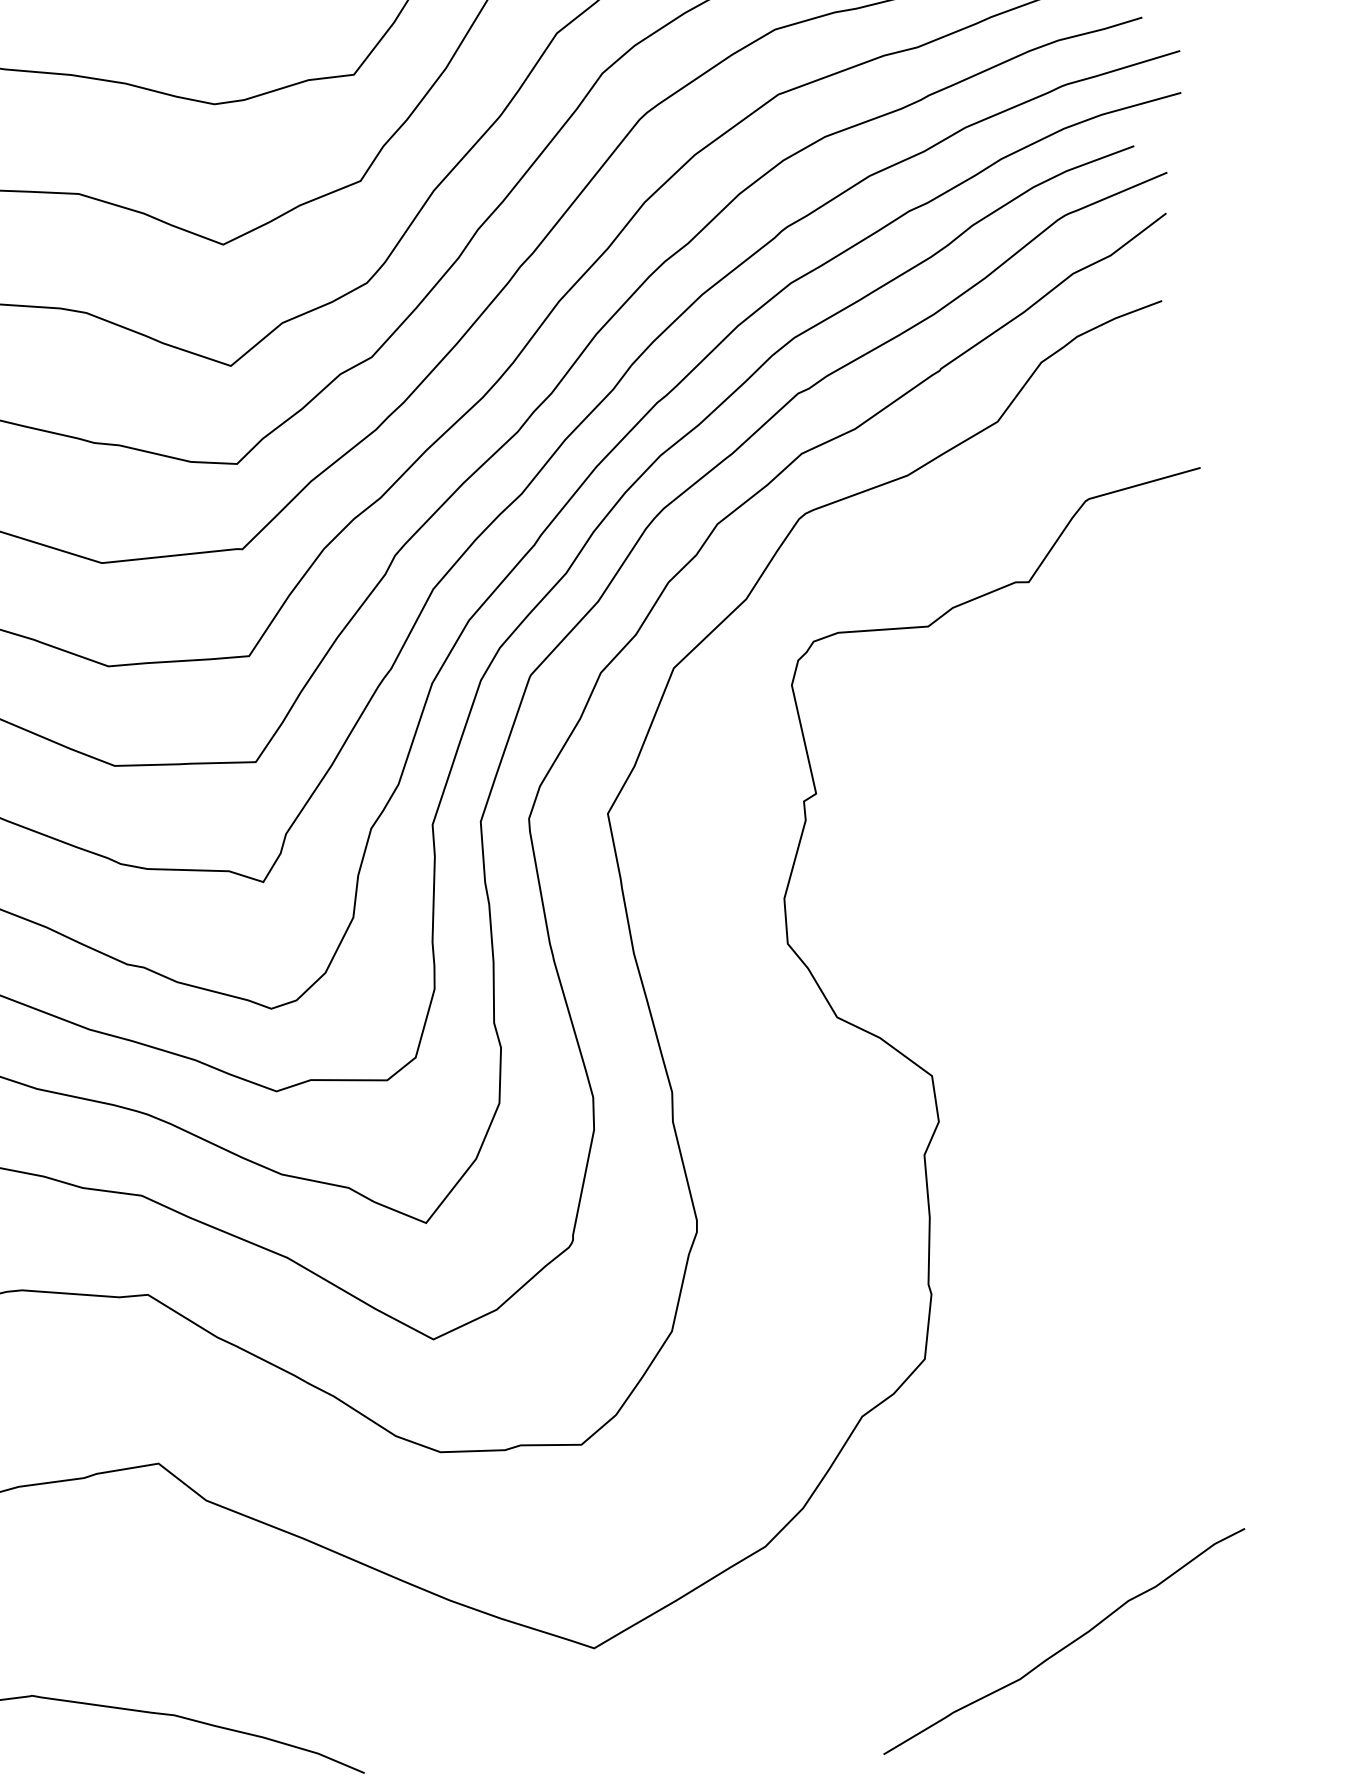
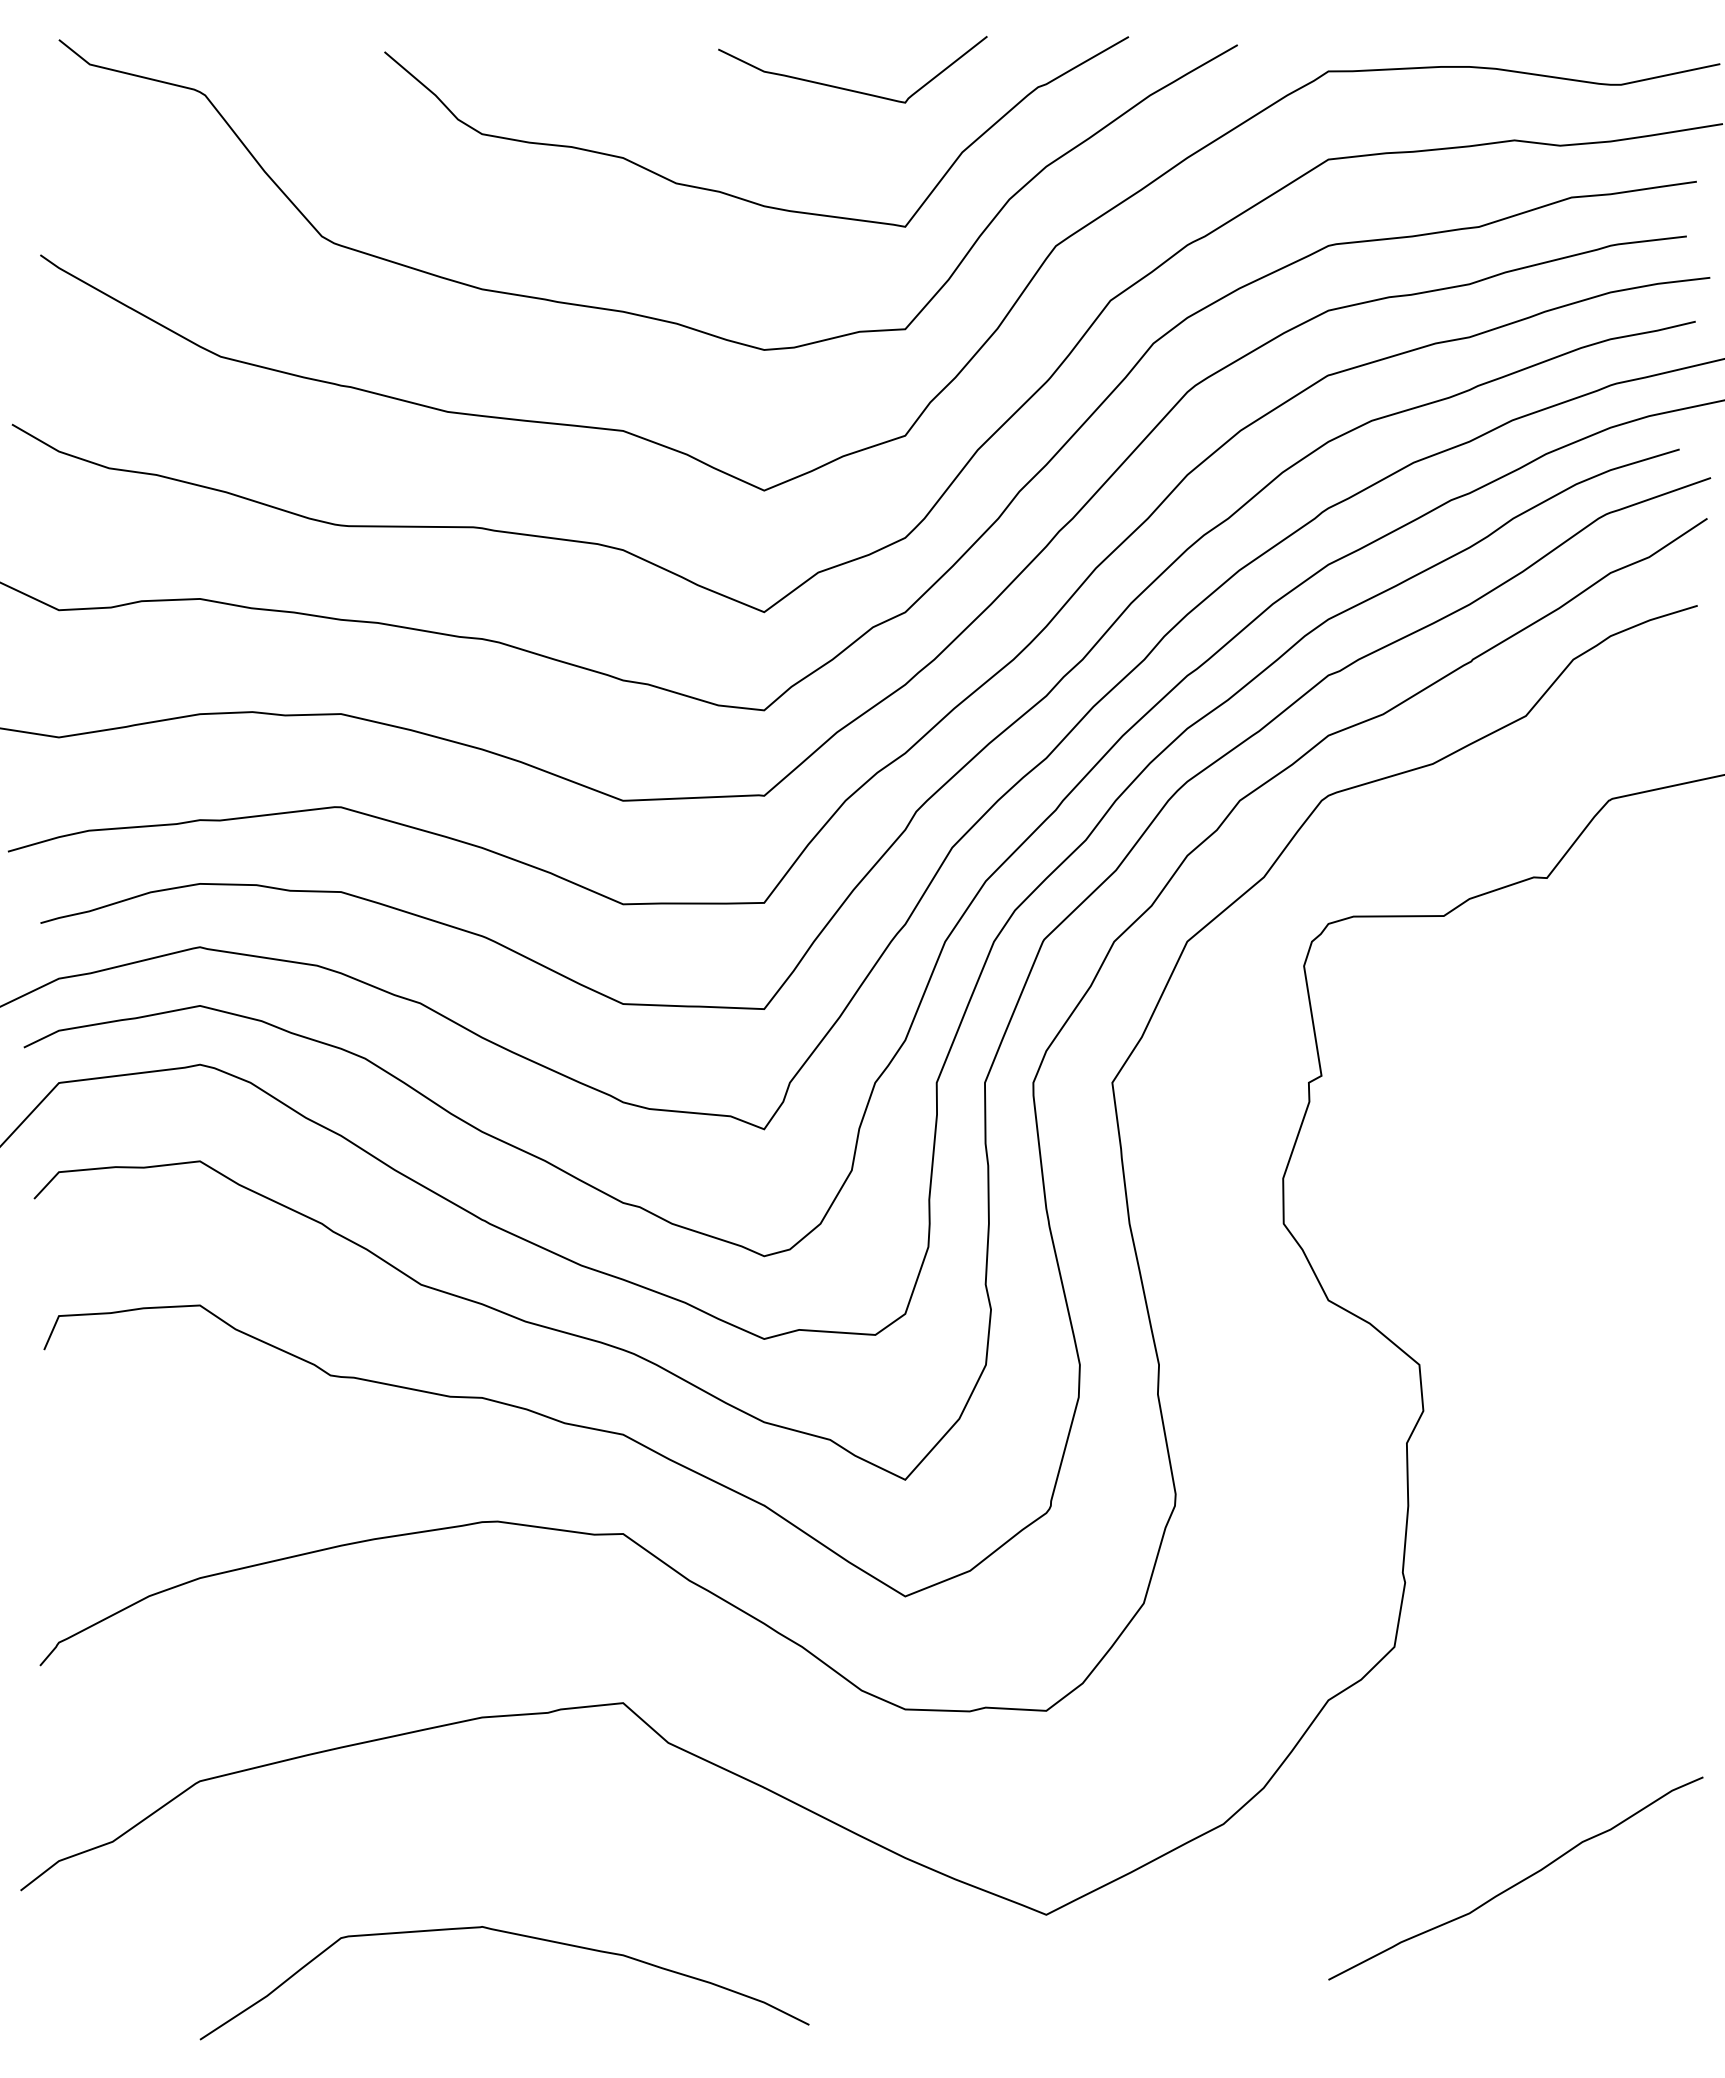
curve: (1066, 1645) -> (1517, 1882), moved

